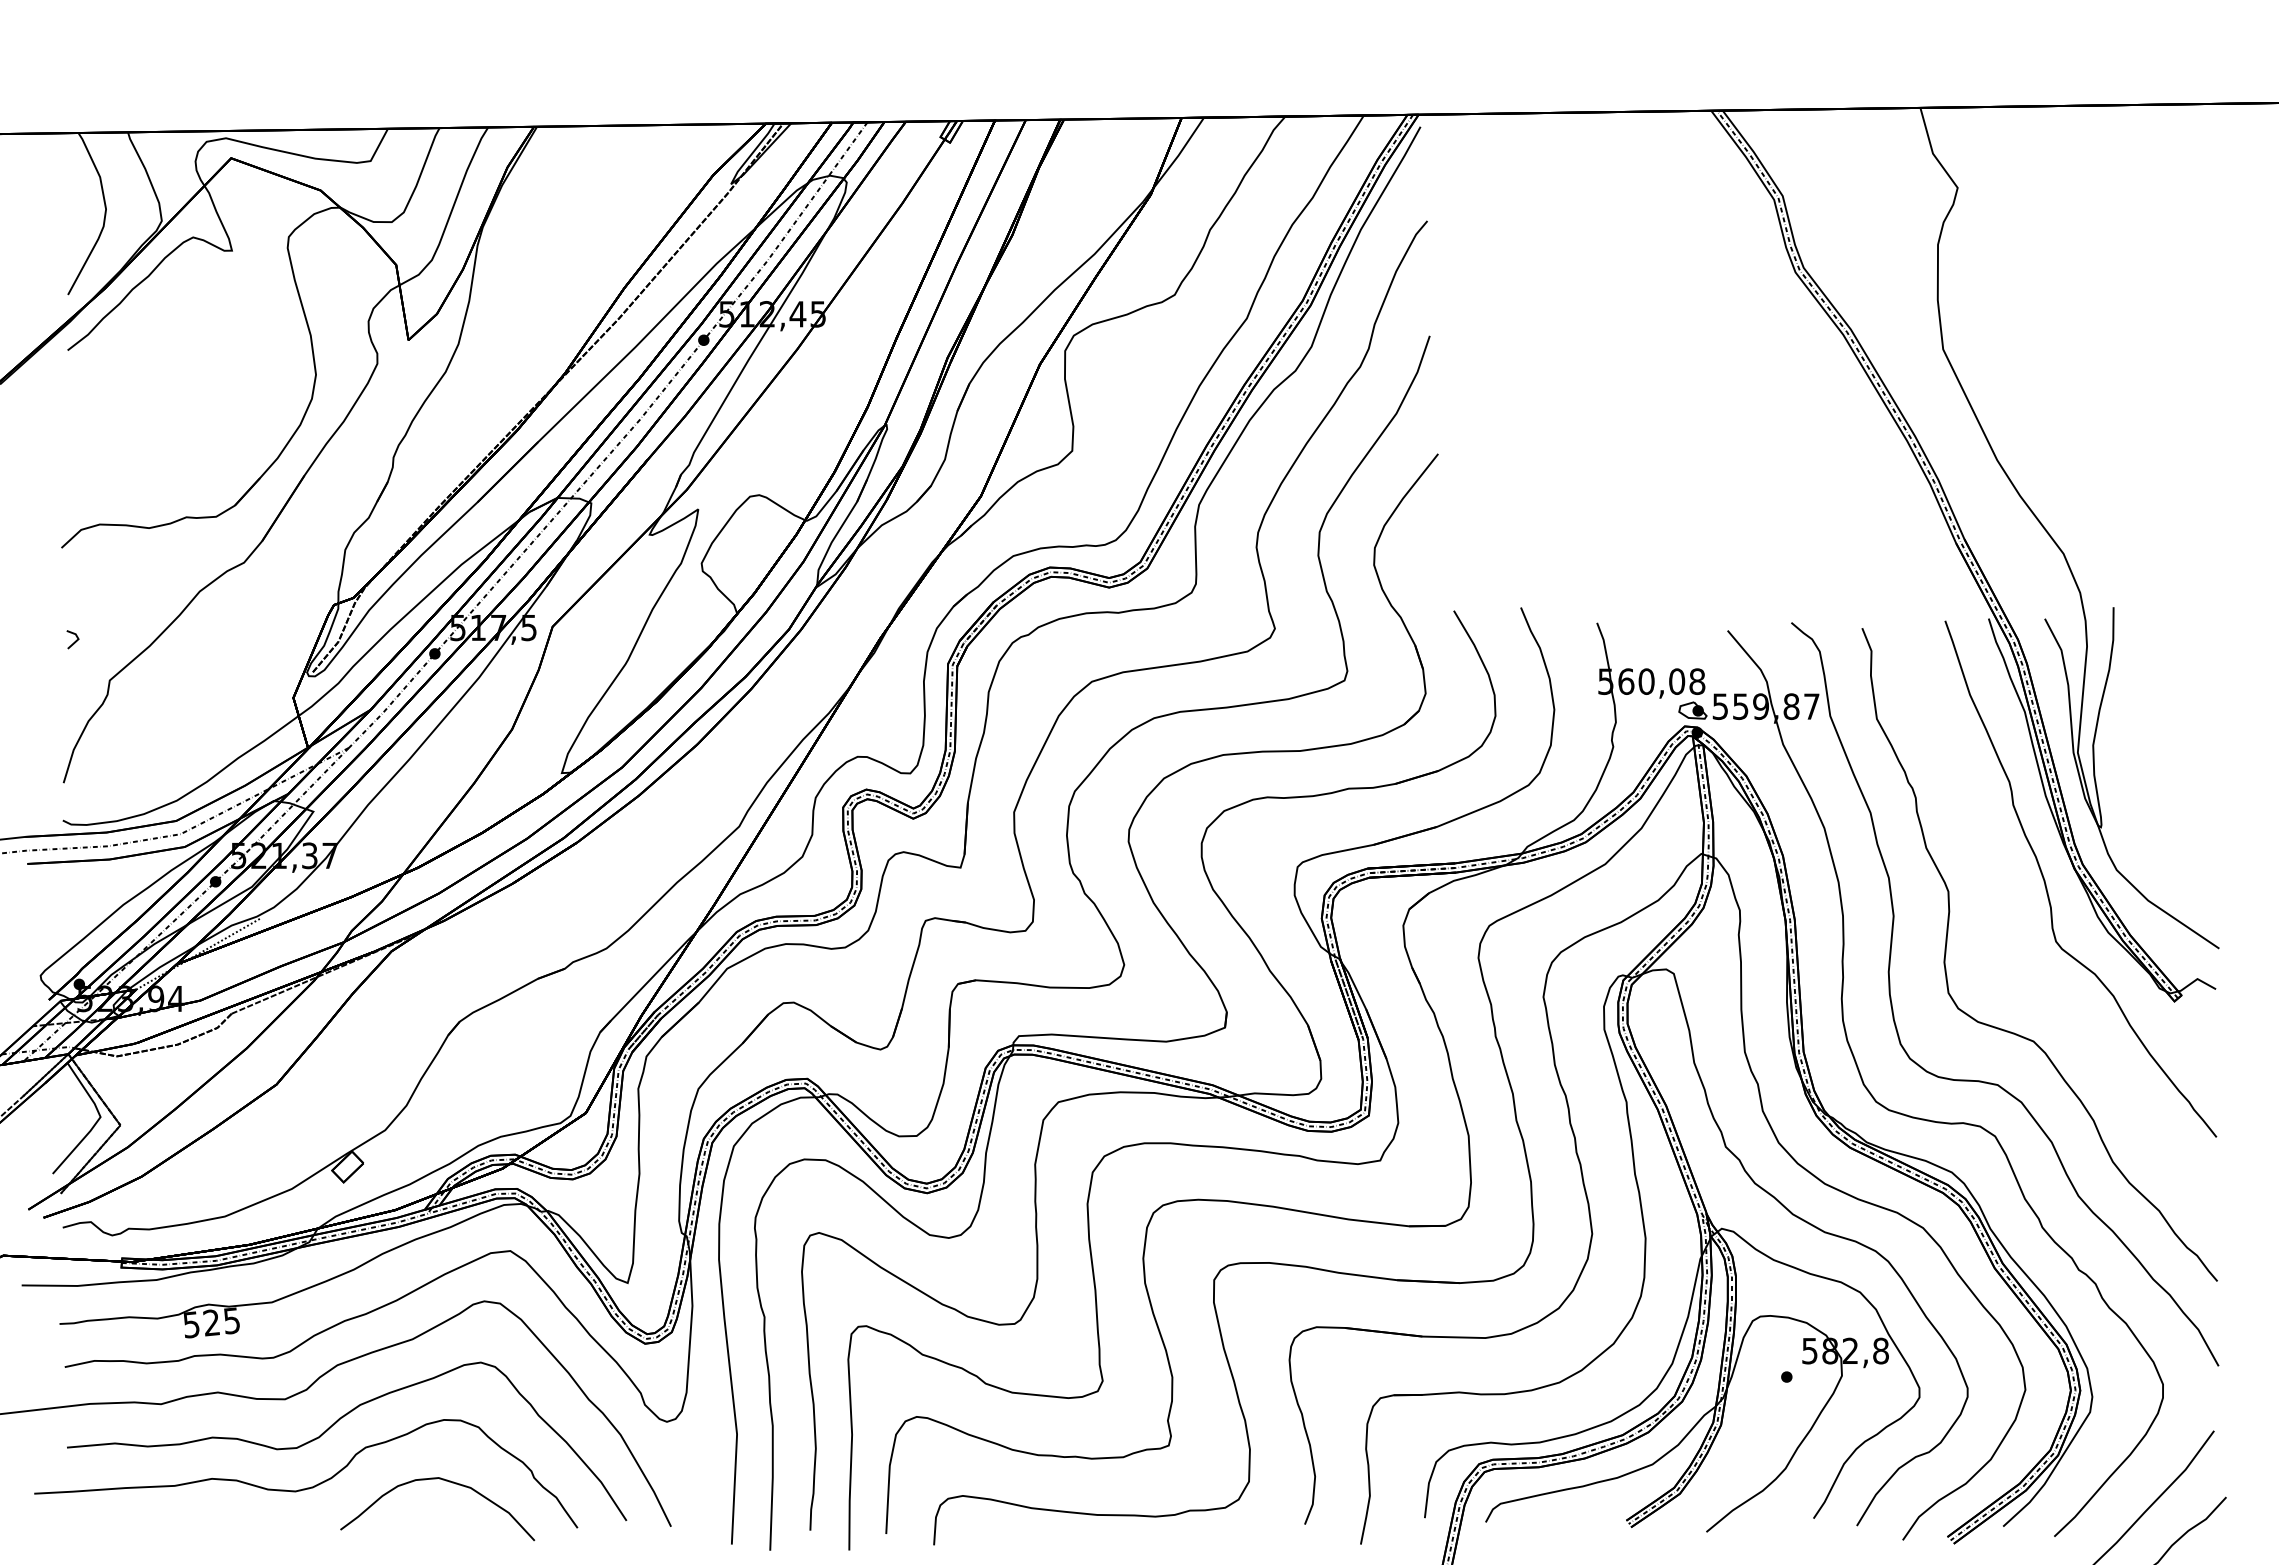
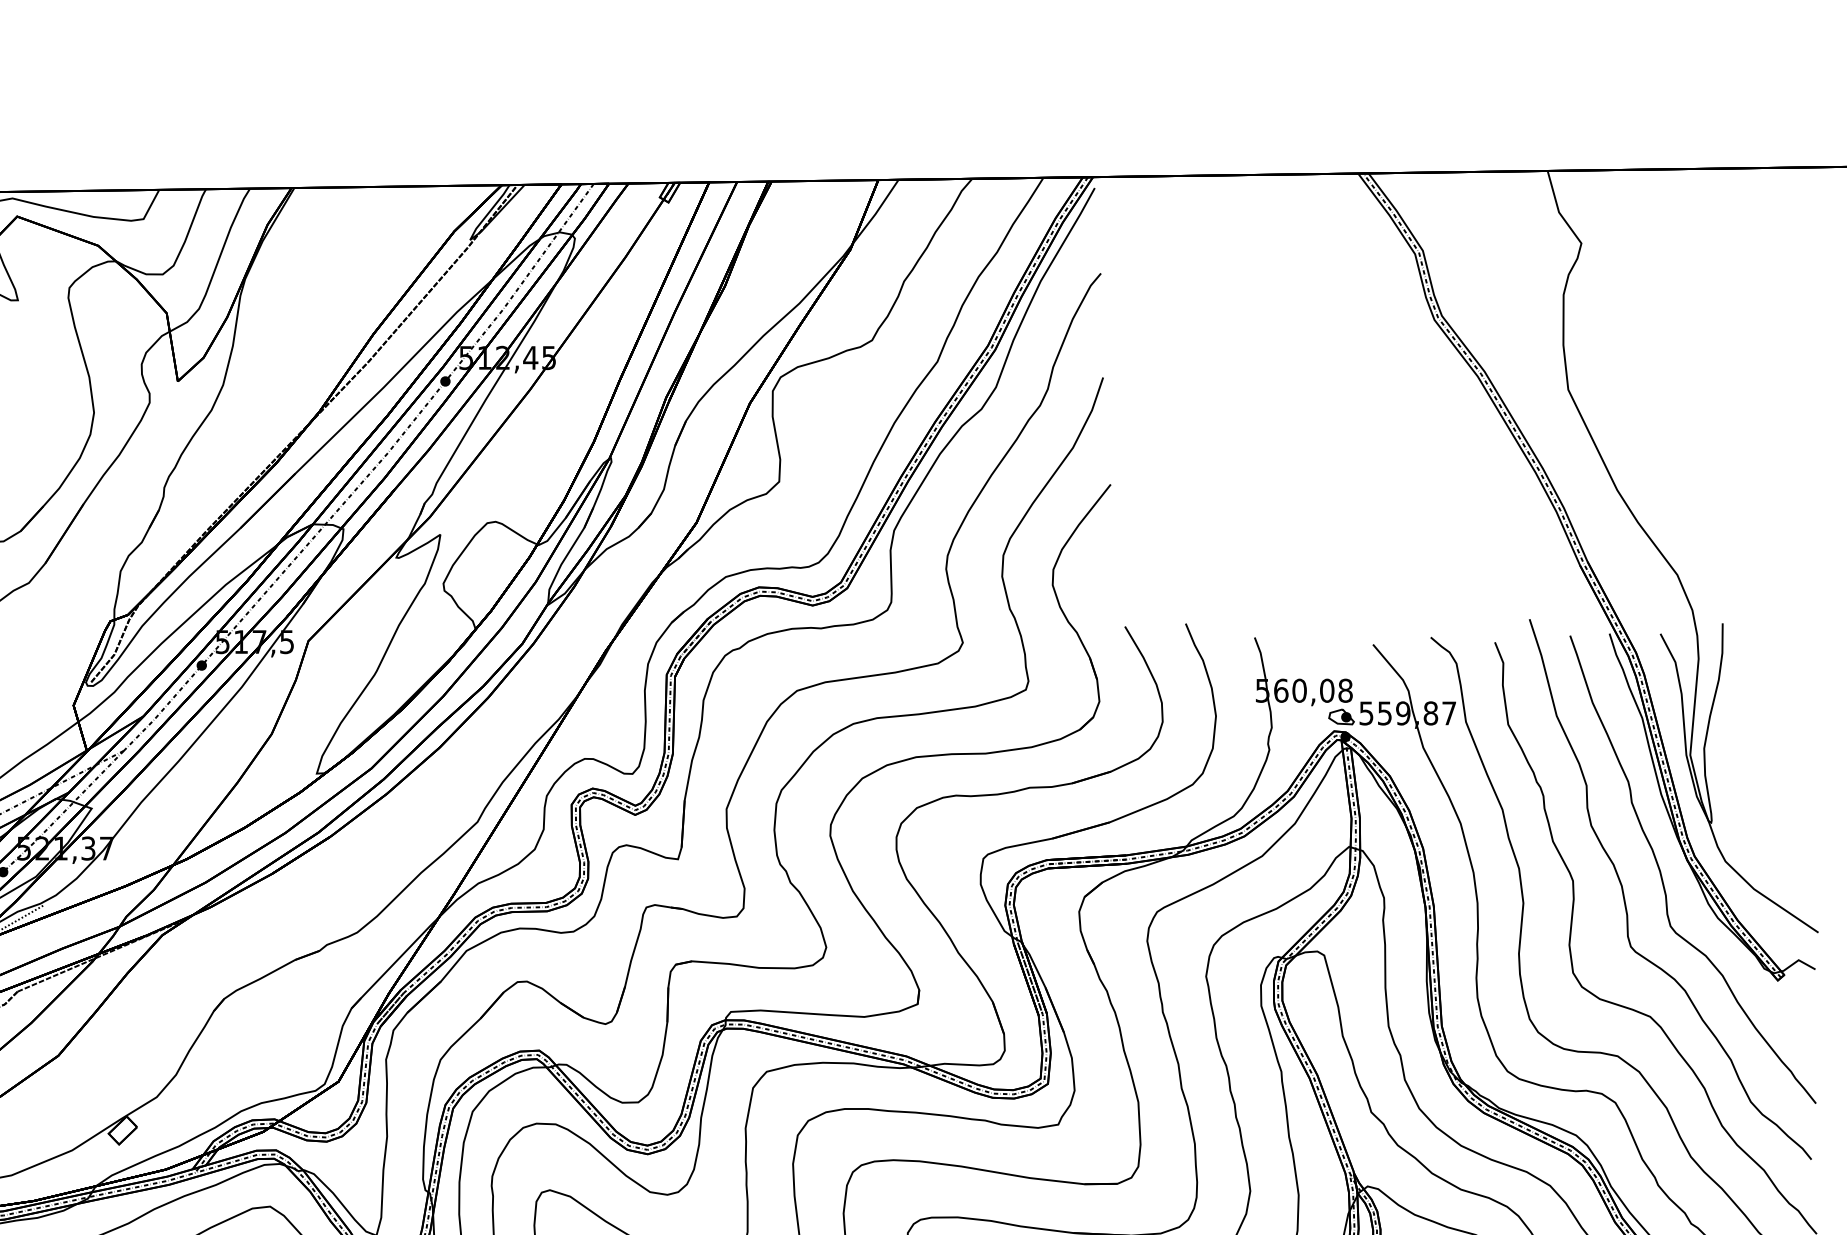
curve: (2005, 907) -> (1624, 895), added

